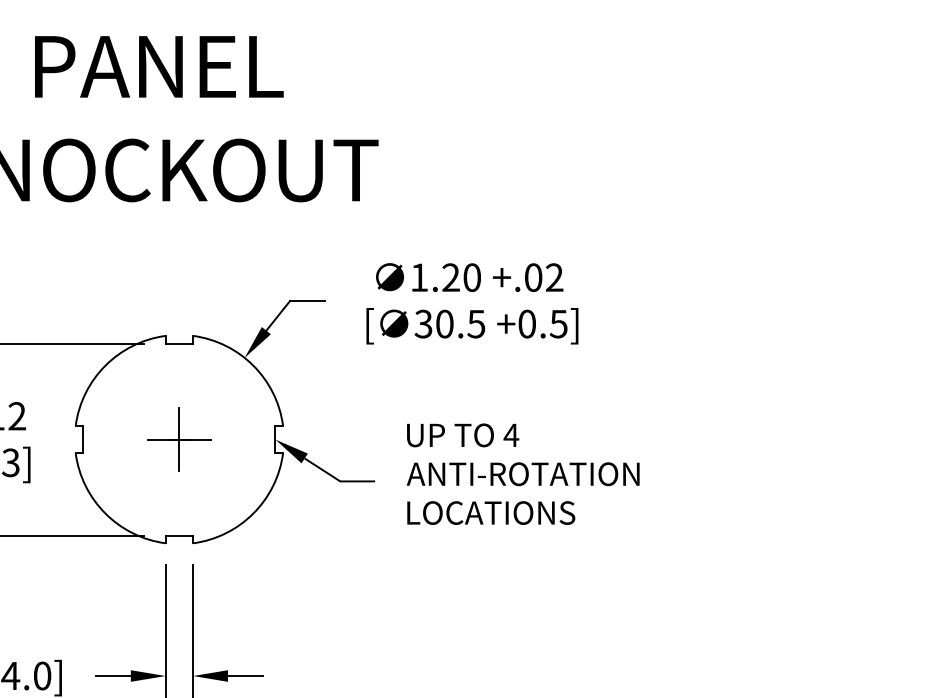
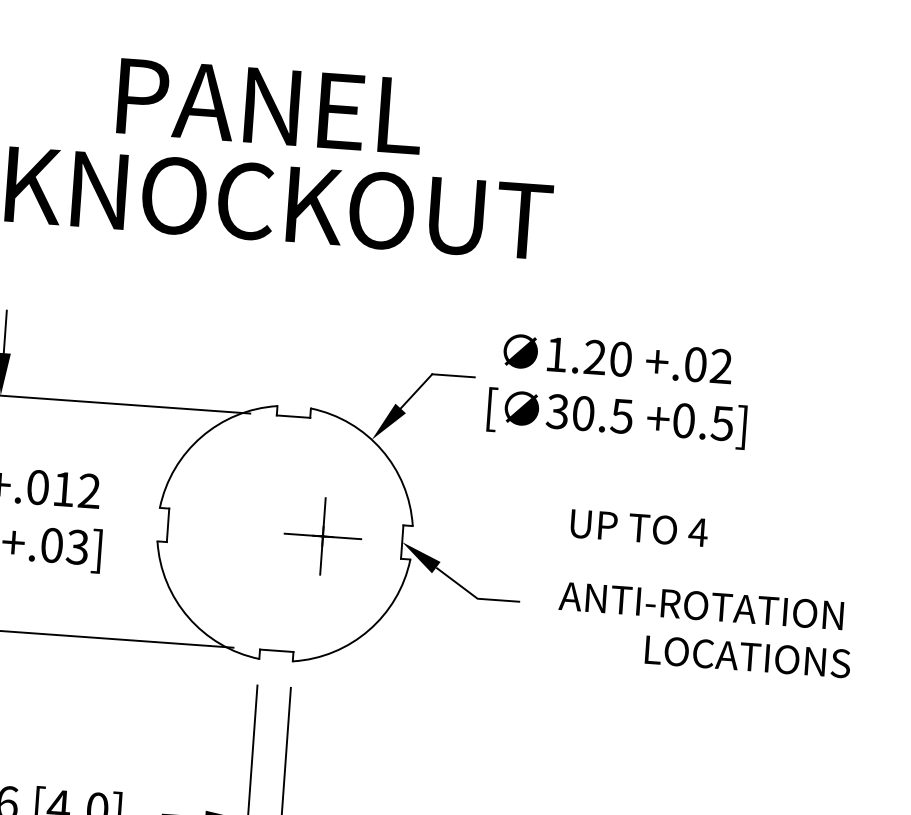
text: (159, 66) -> (270, 106), moved
text: (472, 303) -> (619, 390), moved
text: (463, 435) -> (639, 528), moved
part: (179, 439) -> (323, 536), moved
text: (491, 512) -> (748, 656), moved

